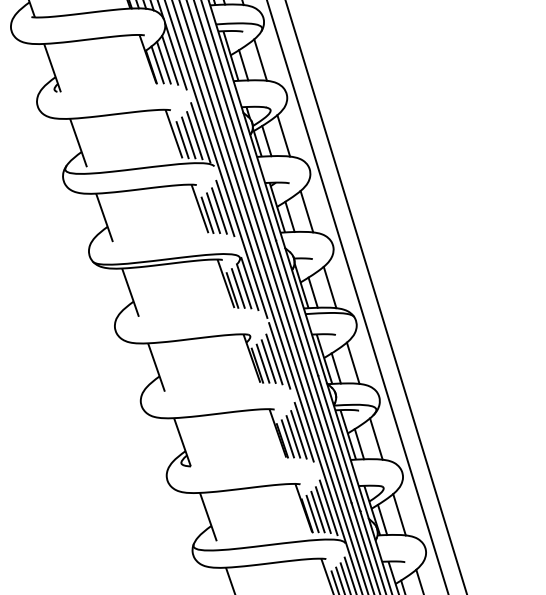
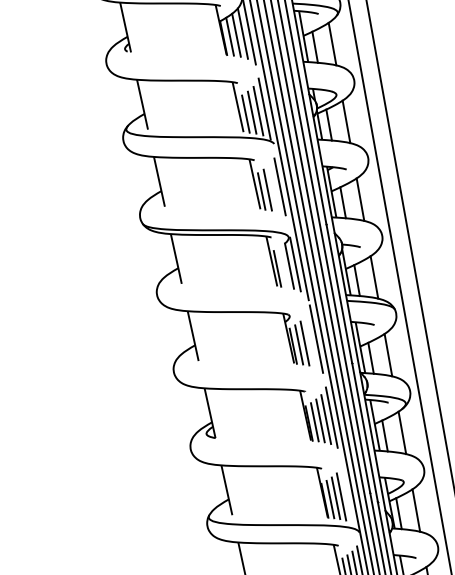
line: (219, 210) -> (274, 188), removed
line: (237, 288) -> (282, 267), removed
line: (274, 359) -> (310, 342), removed
line: (328, 507) -> (346, 494), removed

